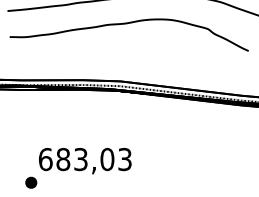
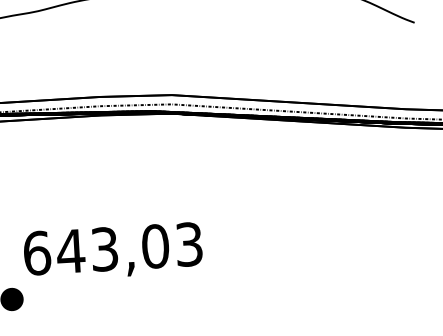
text: (63, 159) -> (71, 251), 683,03 -> 643,03

